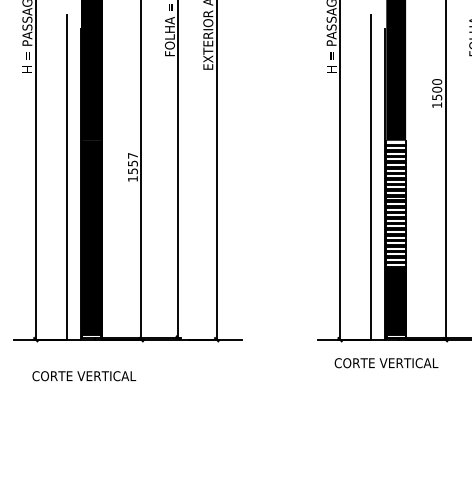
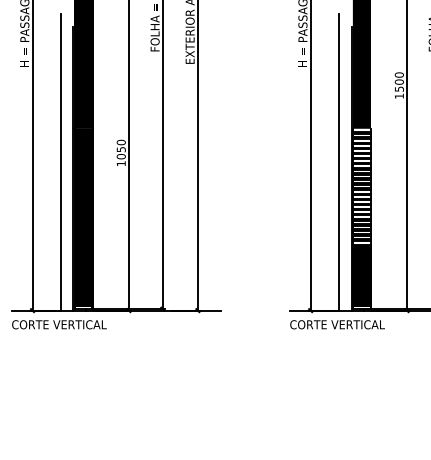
text: (132, 163) -> (120, 149), 1557 -> 1050
text: (386, 363) -> (337, 325), moved
text: (84, 376) -> (59, 325), moved

